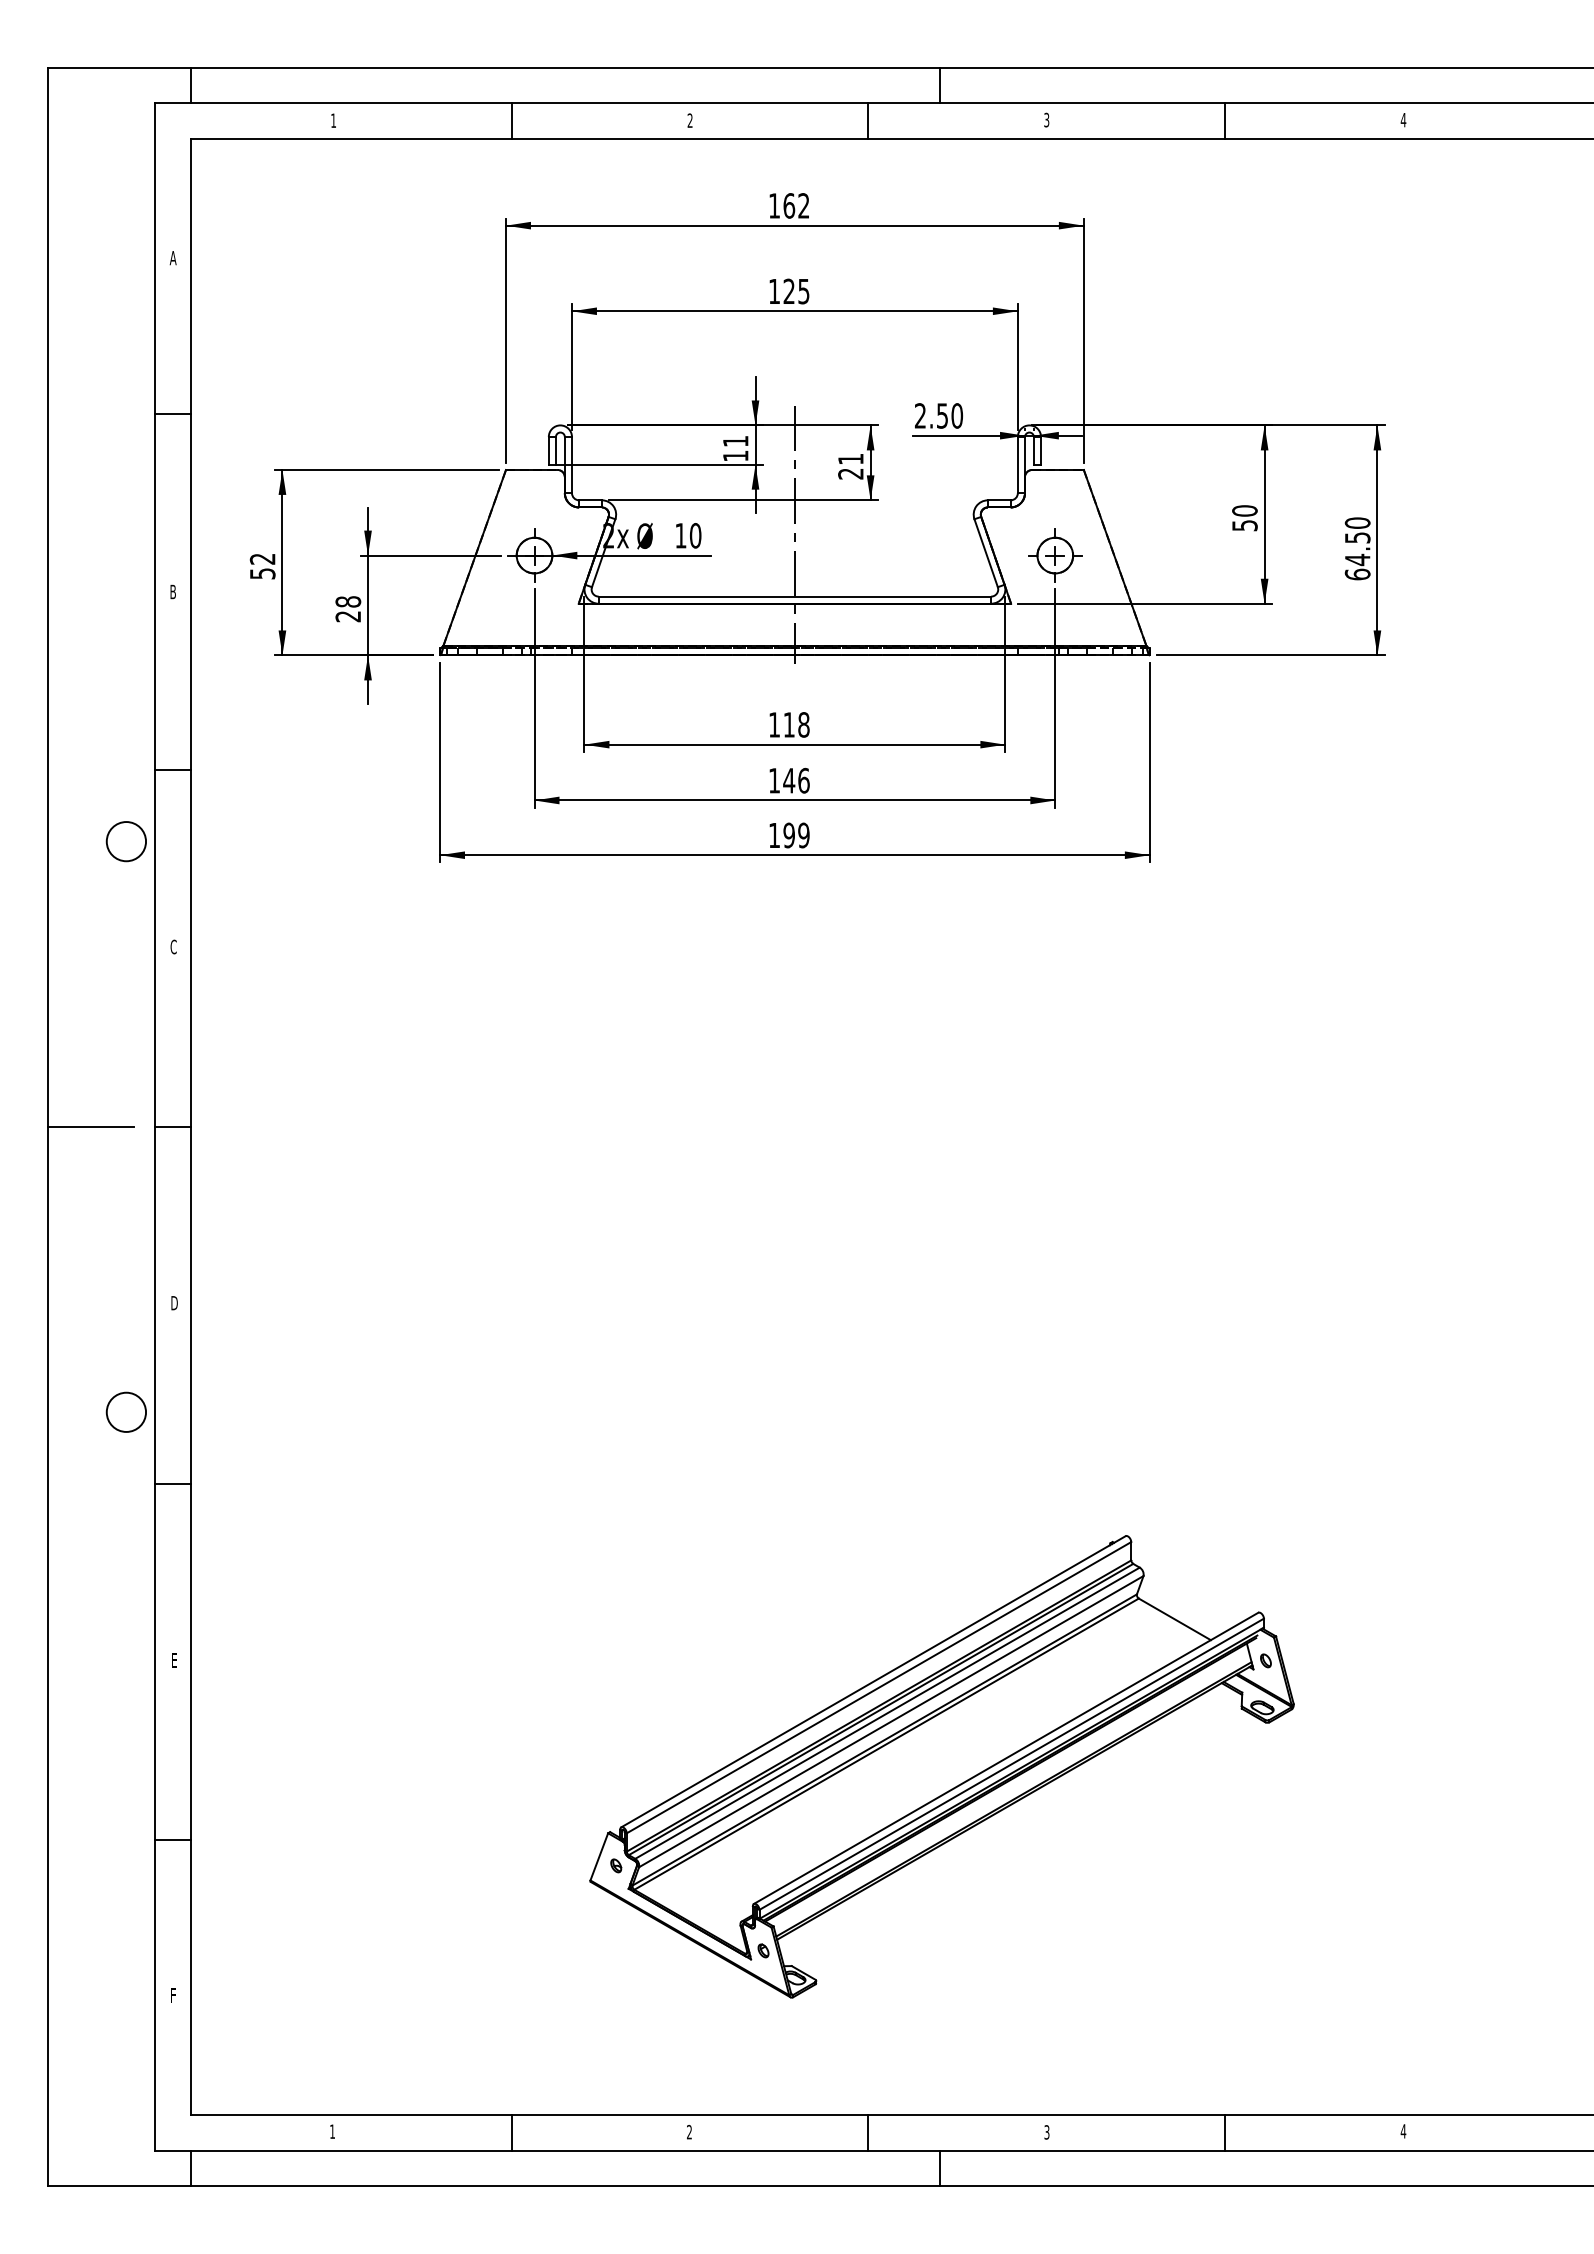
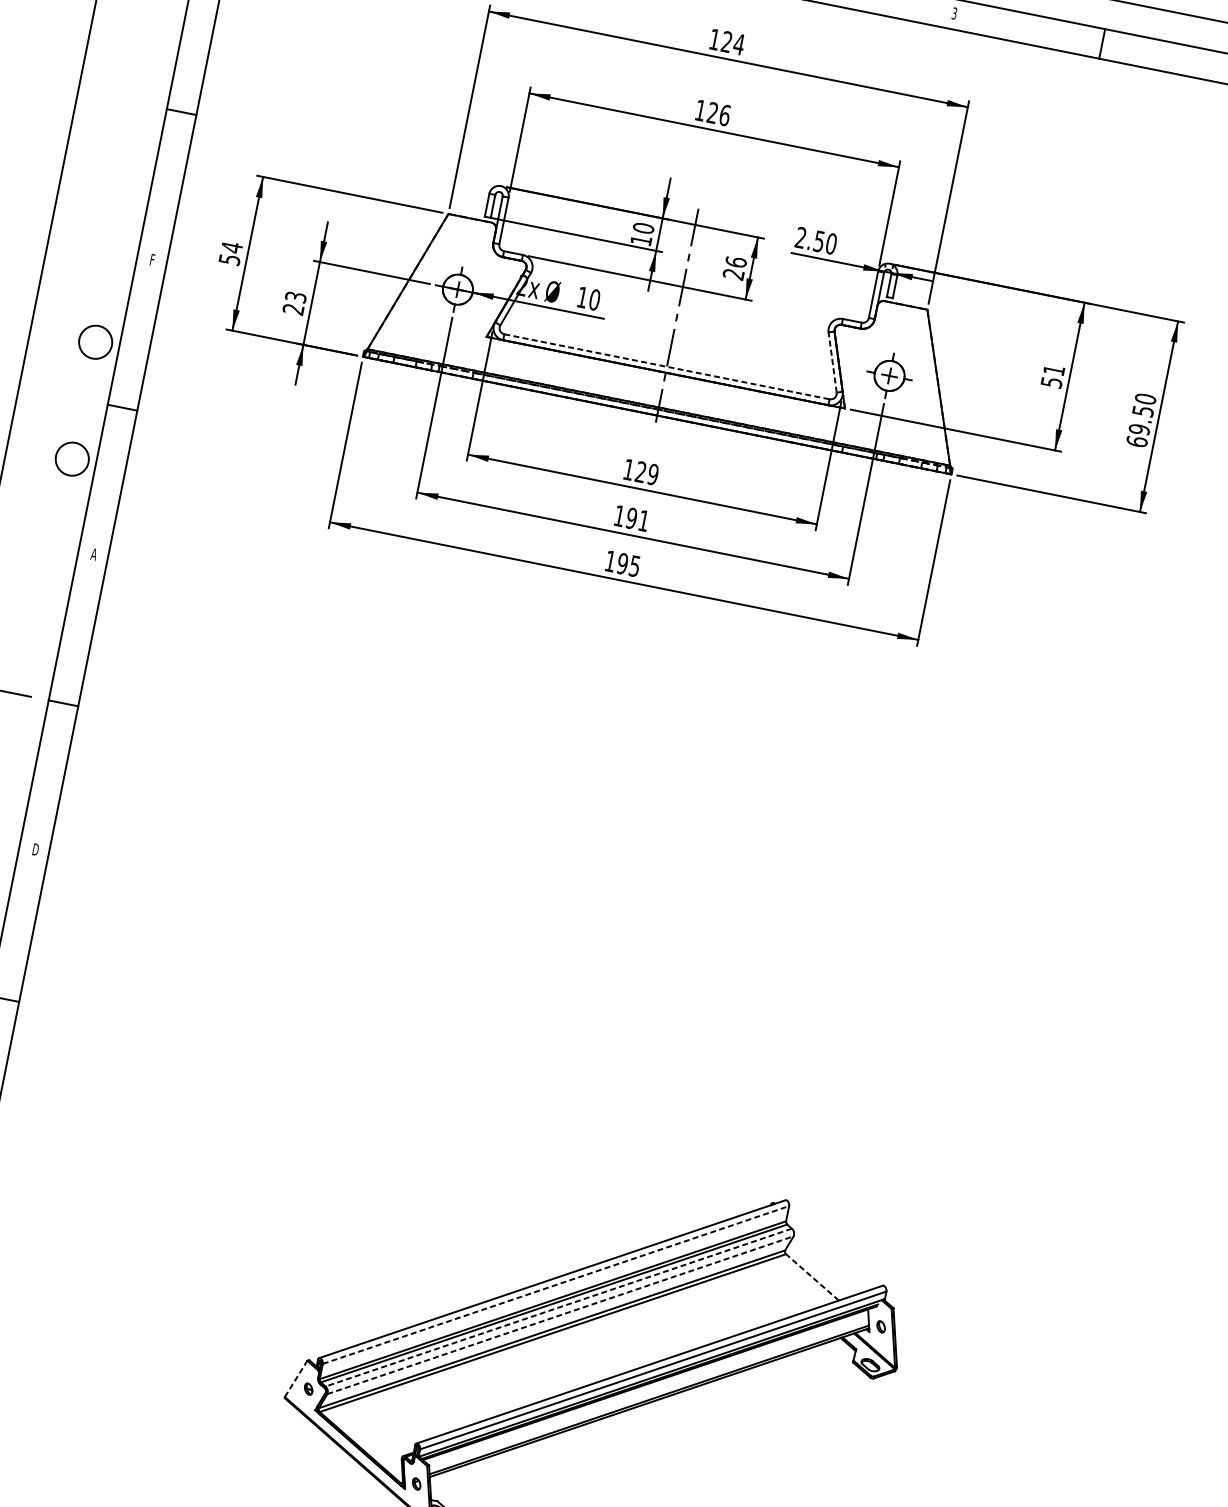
text: (796, 205) -> (733, 42), 162 -> 124
text: (803, 291) -> (724, 115), 125 -> 126
text: (735, 441) -> (643, 228), 11 -> 10
text: (850, 458) -> (735, 261), 21 -> 26
text: (1244, 510) -> (1053, 369), 50 -> 51
line: (986, 553) -> (832, 362), solid -> dashed
text: (262, 559) -> (231, 247), 52 -> 54
text: (1357, 559) -> (1139, 429), 64.50 -> 69.50
text: (172, 591) -> (151, 259), B -> F
line: (795, 596) -> (667, 366), solid -> dashed
text: (348, 601) -> (296, 296), 28 -> 23
circle: (125, 700) -> (94, 342), added
text: (796, 724) -> (647, 473), 118 -> 129
text: (796, 780) -> (637, 519), 146 -> 191
text: (803, 835) -> (634, 566), 199 -> 195
text: (173, 946) -> (93, 553), C -> A
line: (1174, 1619) -> (812, 1277), solid -> dashed
line: (879, 1687) -> (556, 1284), solid -> dashed
line: (887, 1713) -> (558, 1307), solid -> dashed
line: (891, 1721) -> (560, 1315), solid -> dashed
line: (599, 1856) -> (296, 1378), solid -> dashed

